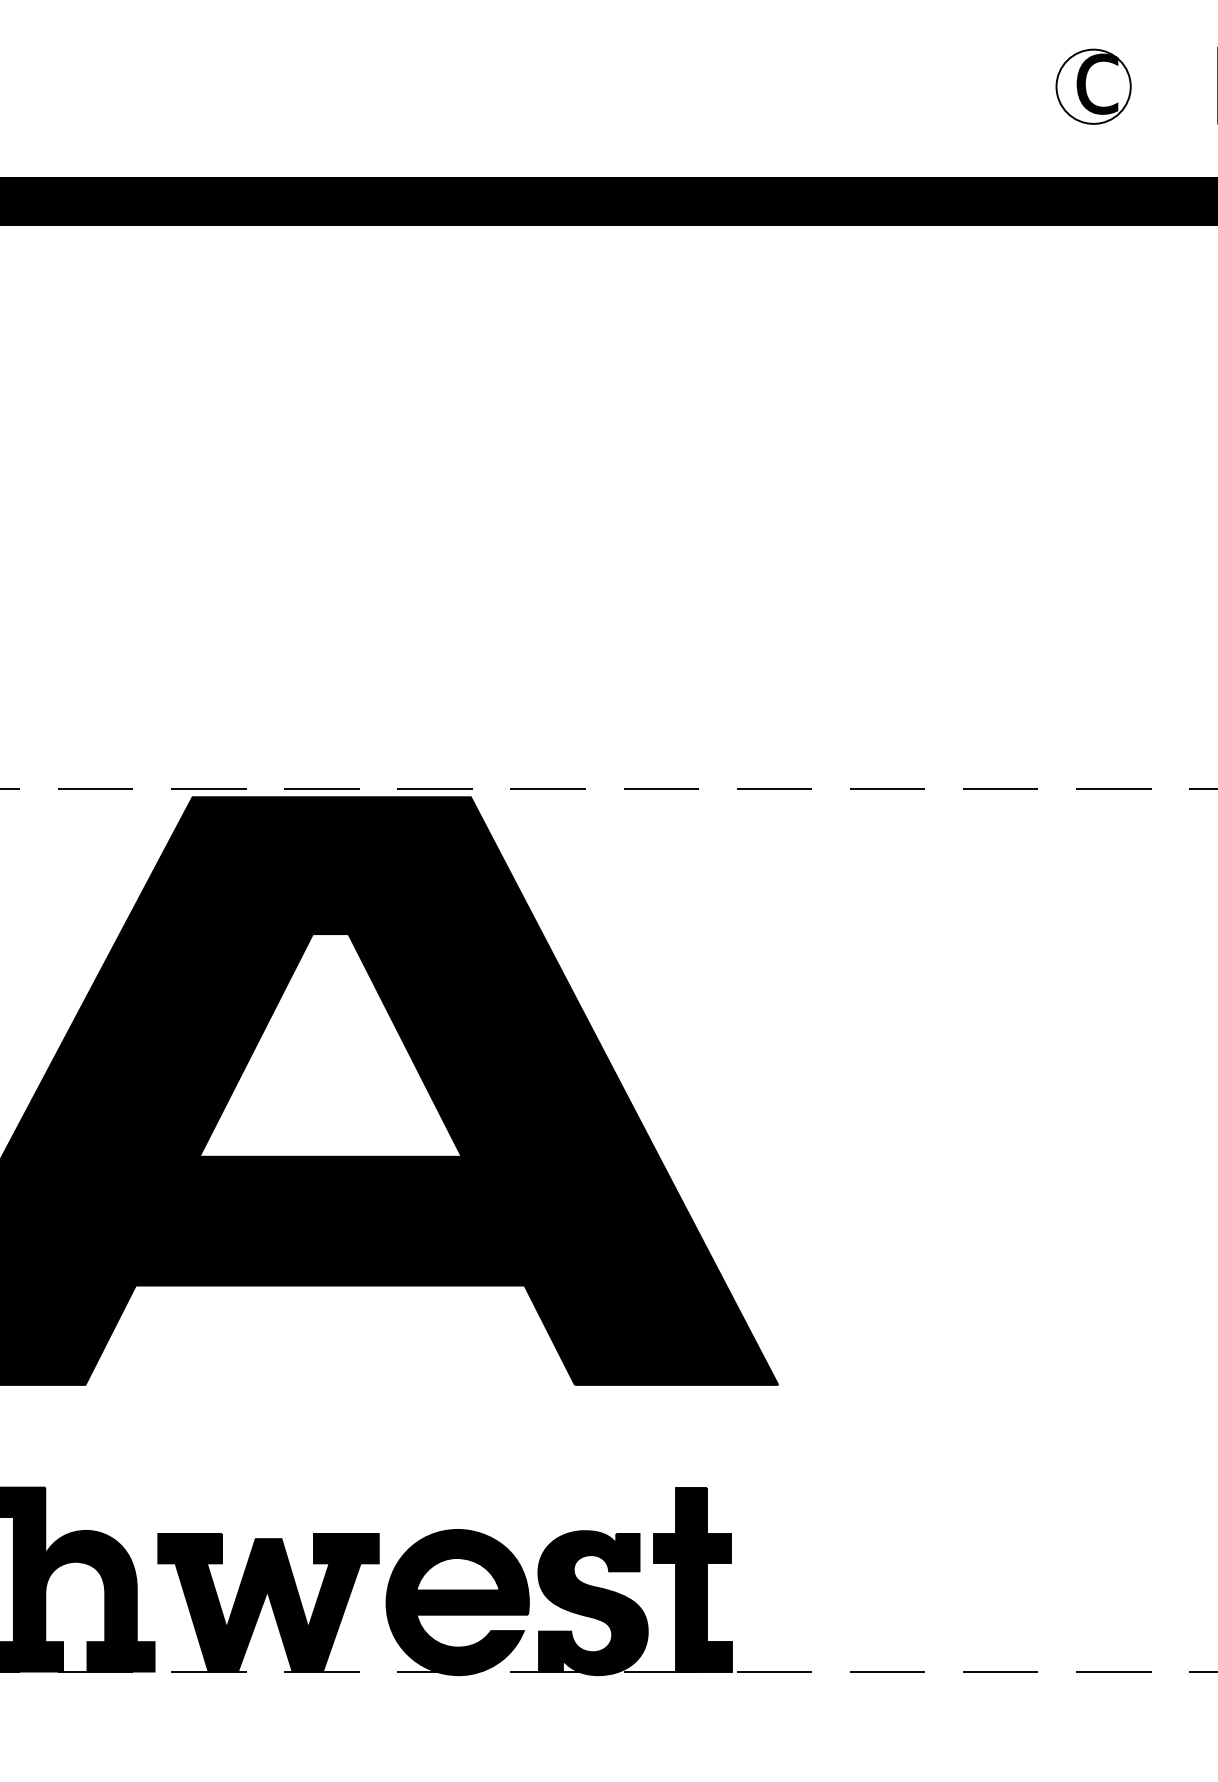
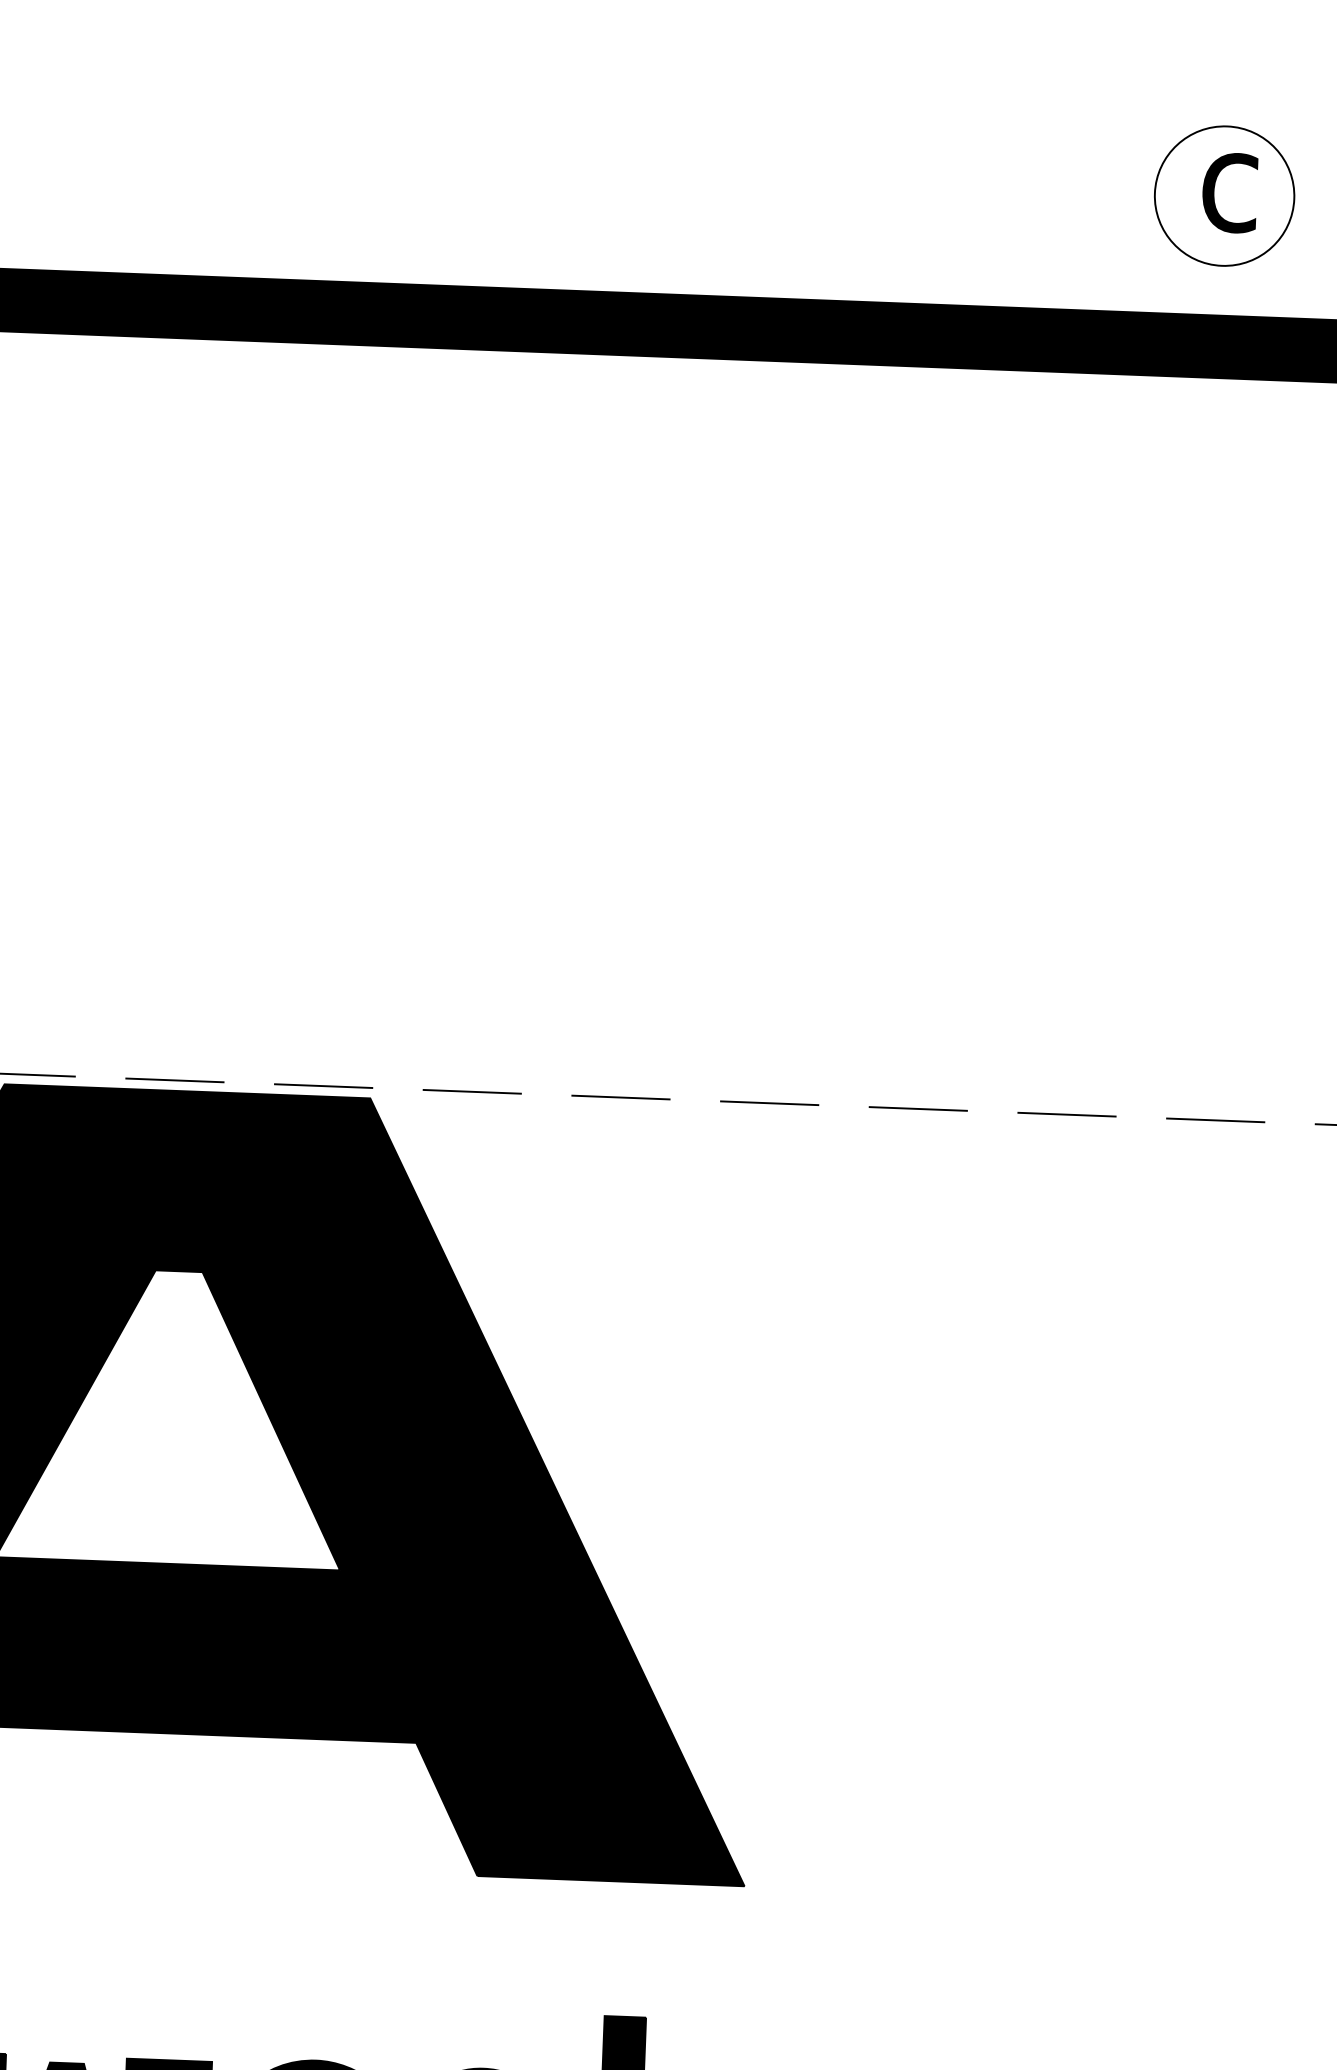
circle: (1093, 86) -> (1224, 195), size x1.43

